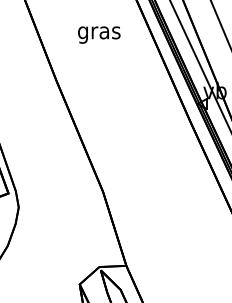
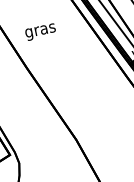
text: (99, 34) -> (40, 31), moved

